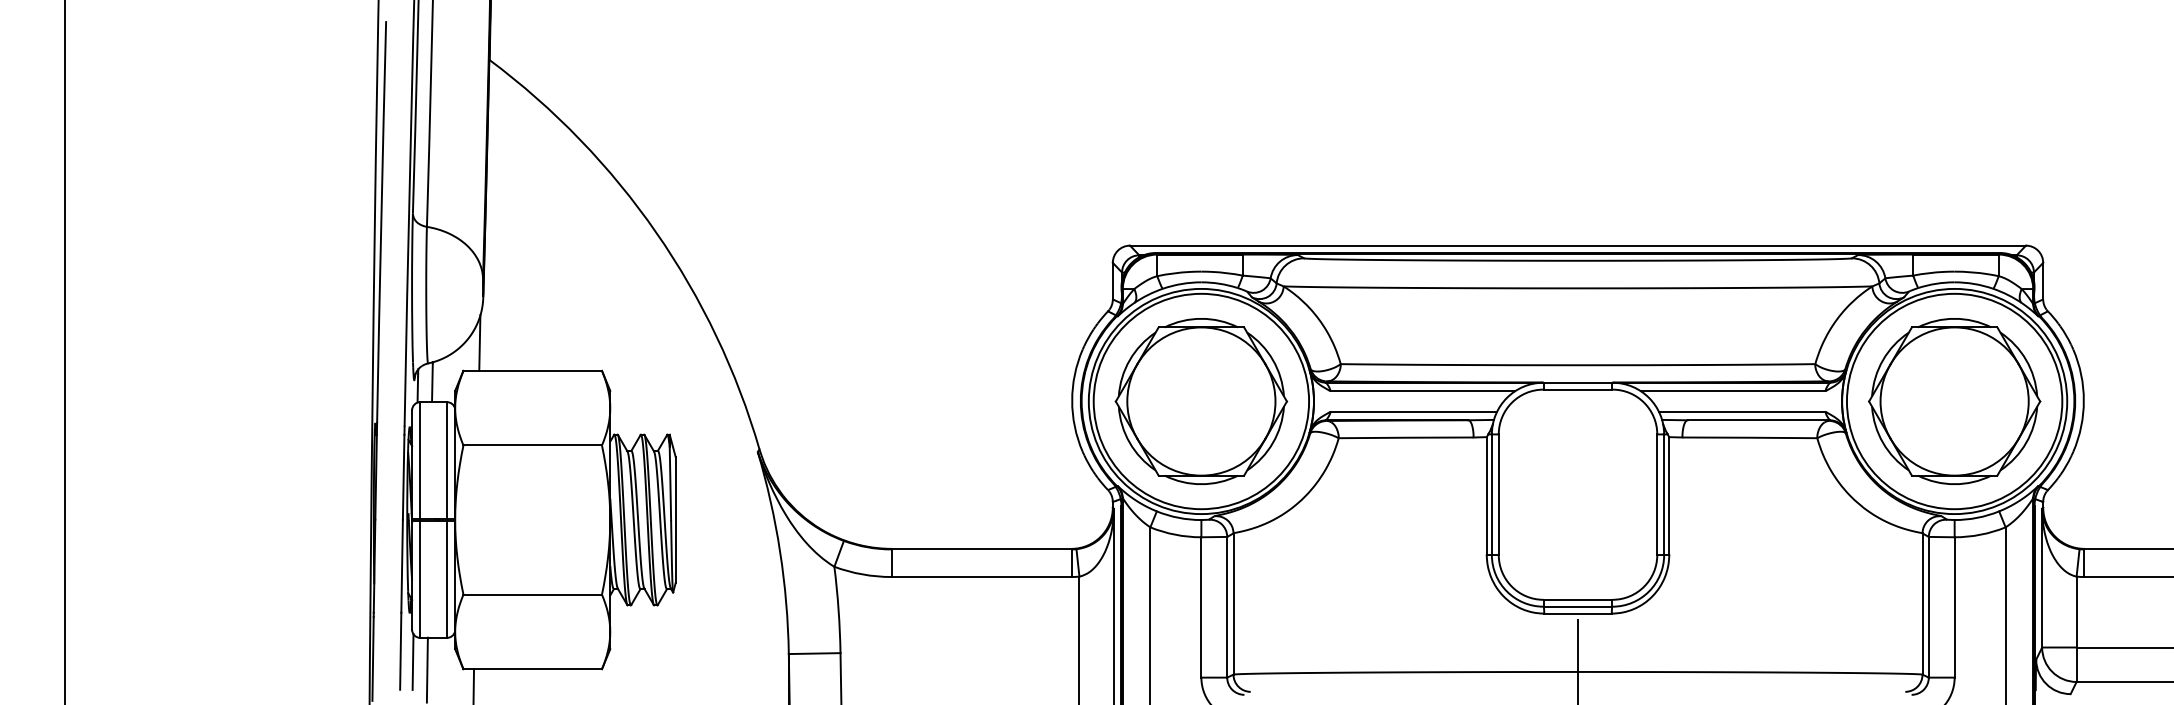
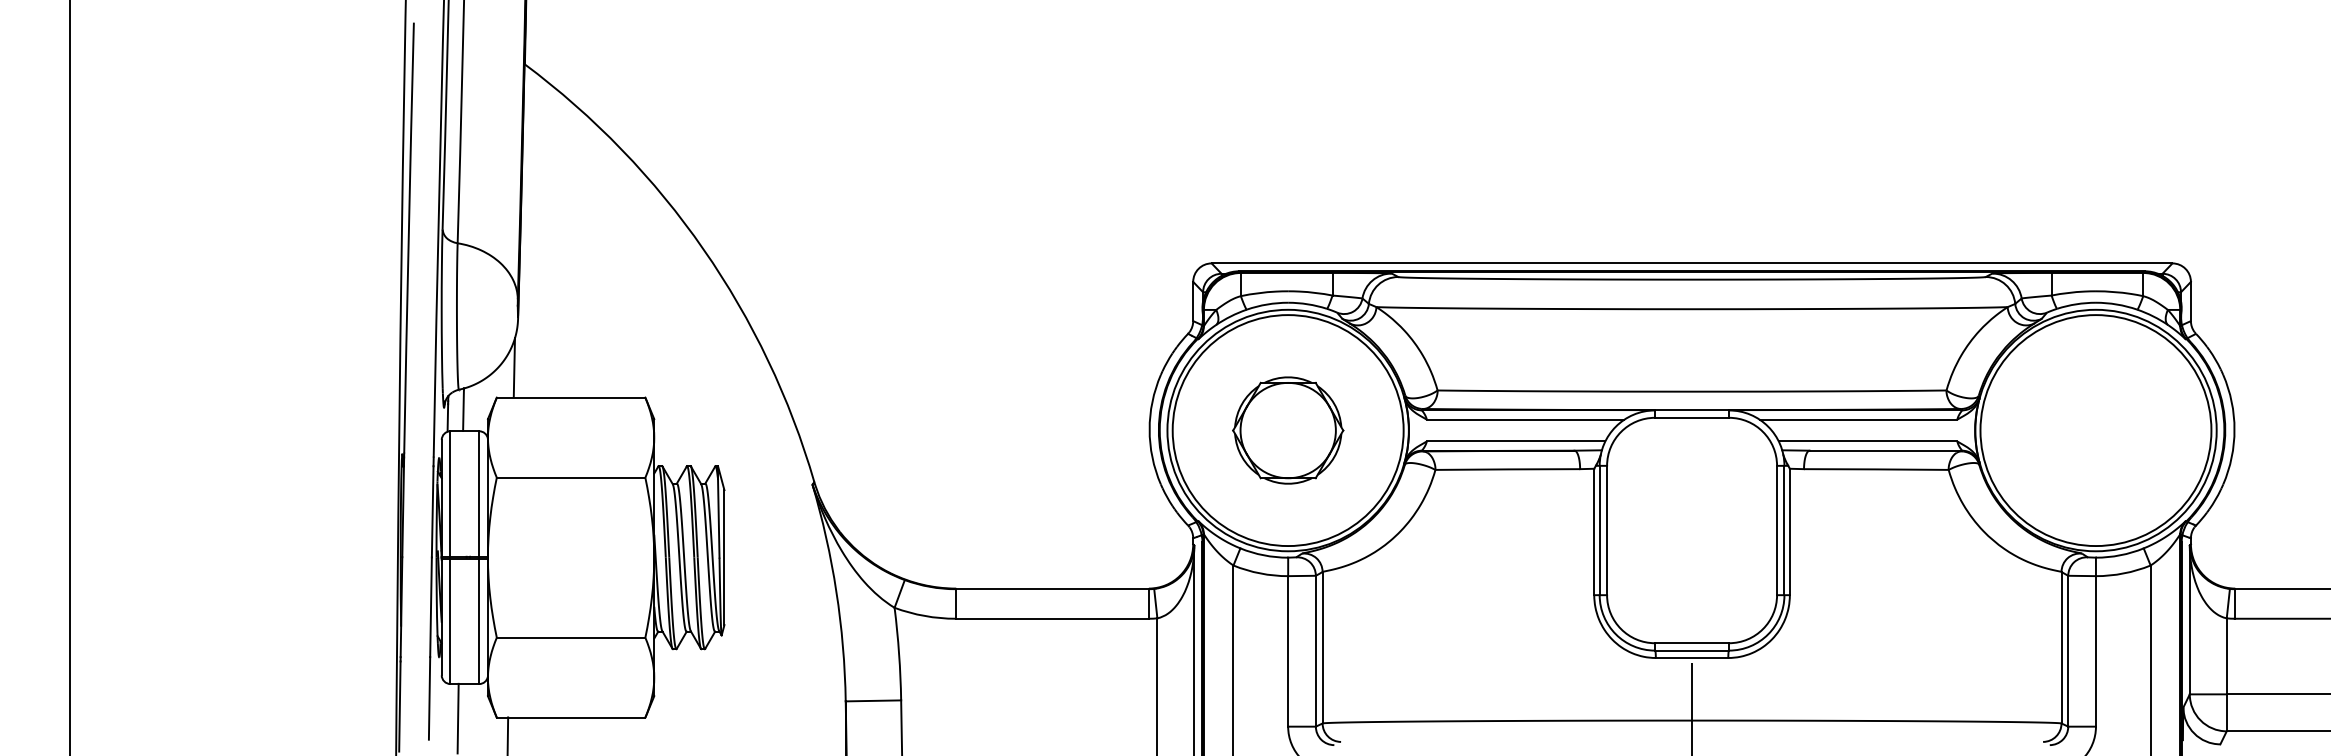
part: (1201, 401) -> (1288, 430), size x0.6
part: (1954, 401) -> (2095, 430), removed
line: (412, 661) -> (442, 709), removed

